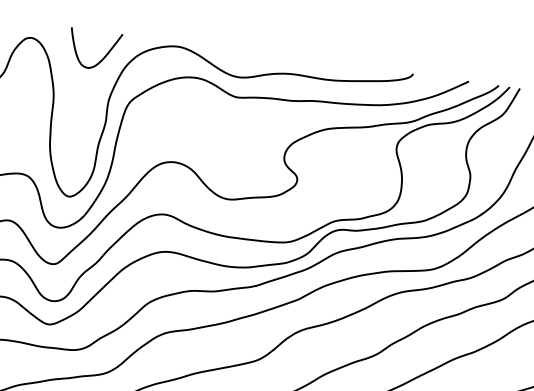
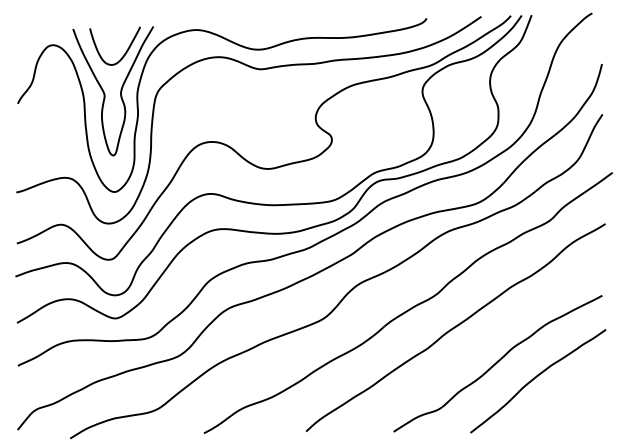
curve: (76, 95) -> (105, 93), added

